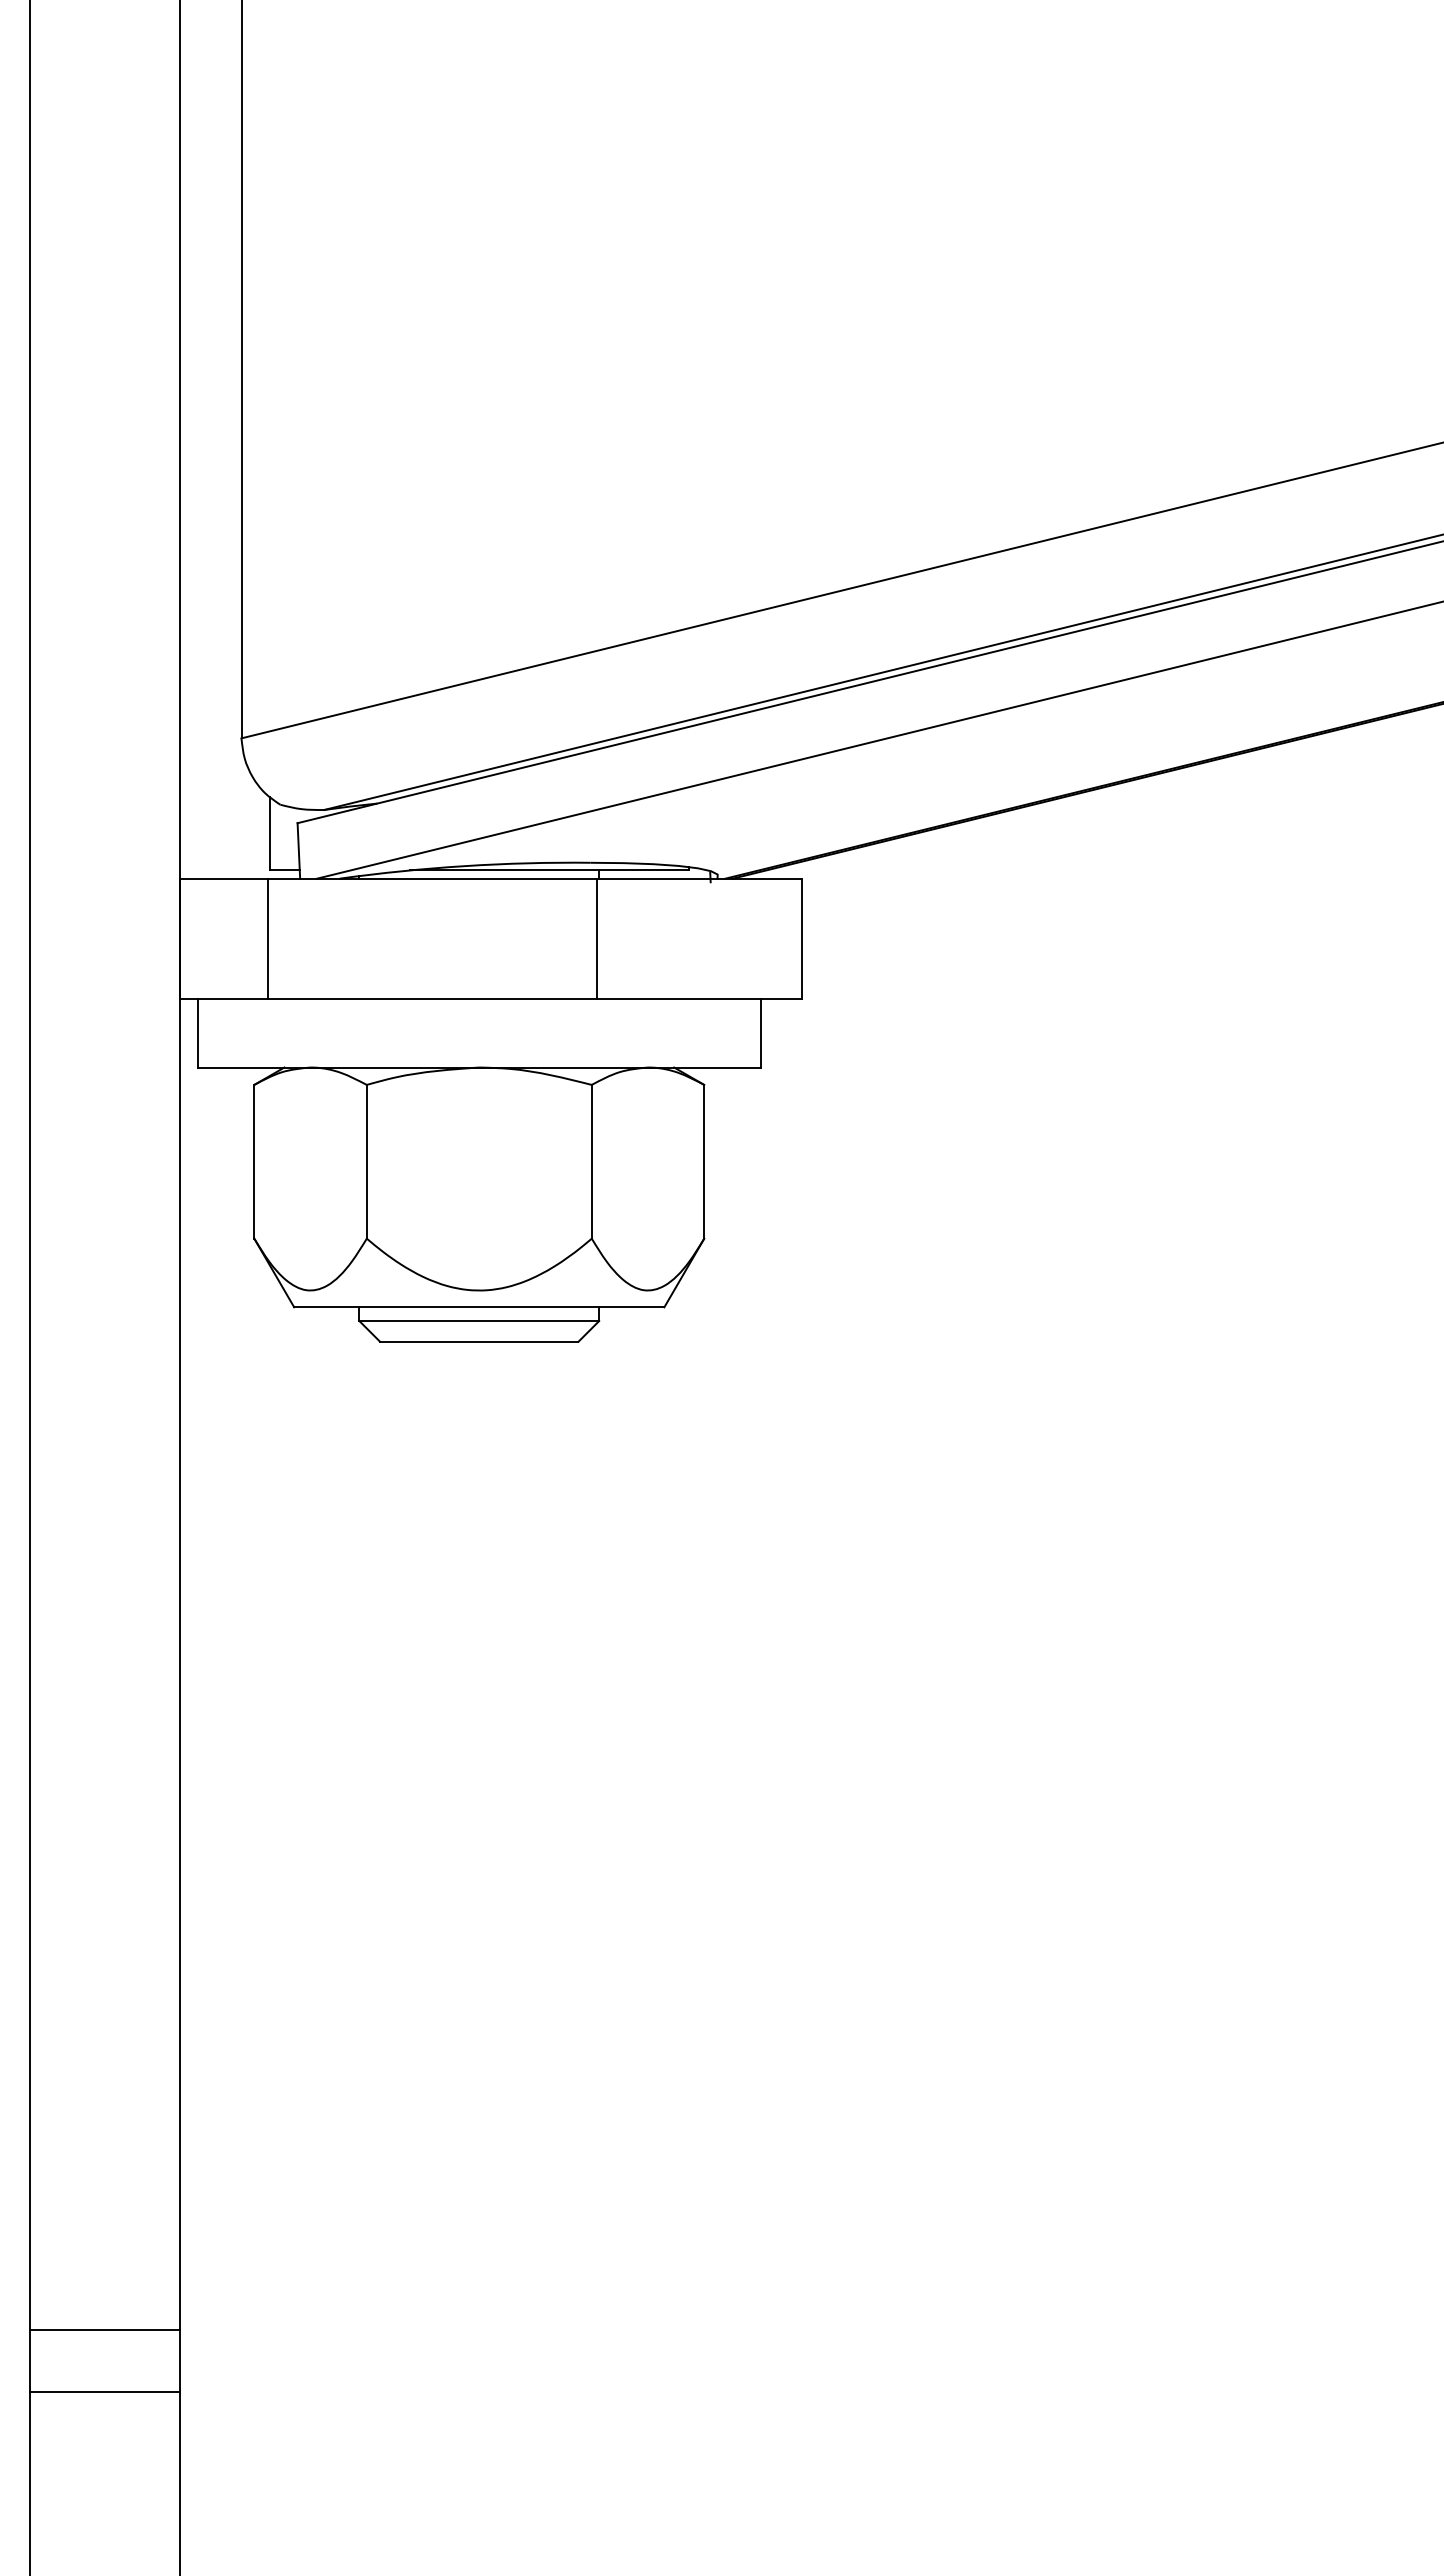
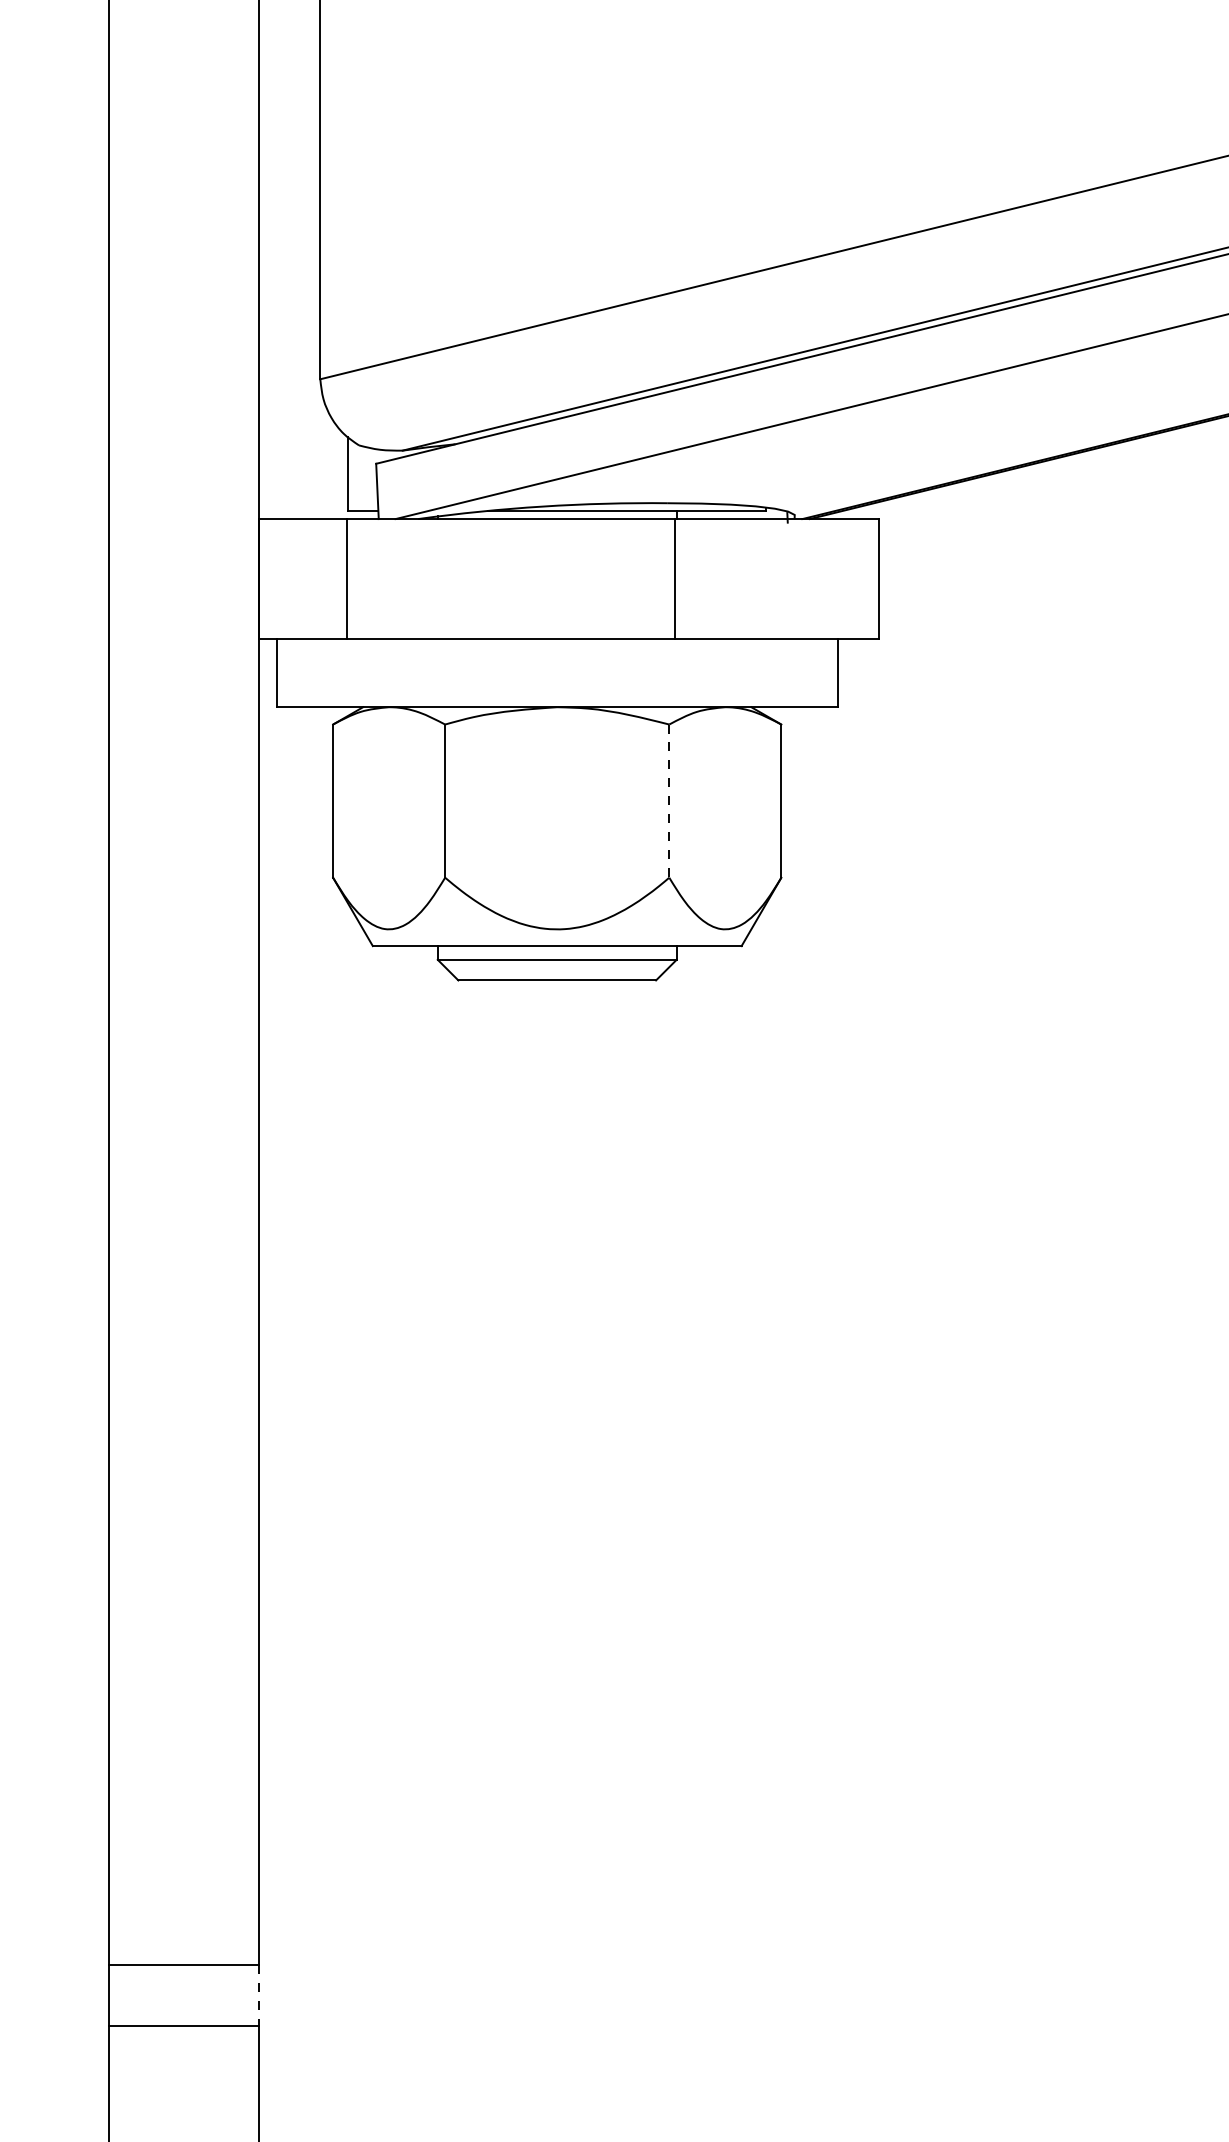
line: (591, 1161) -> (669, 800), solid -> dashed
line: (179, 2360) -> (258, 1995), solid -> dashed

